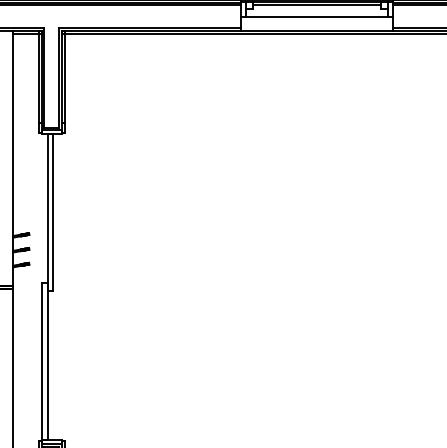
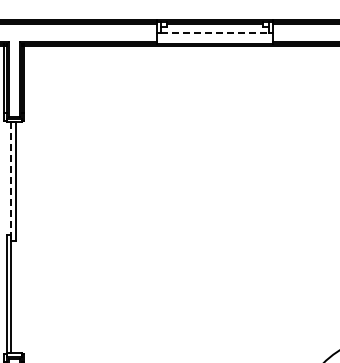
line: (317, 16) -> (215, 32), solid -> dashed
line: (48, 214) -> (11, 182), solid -> dashed

